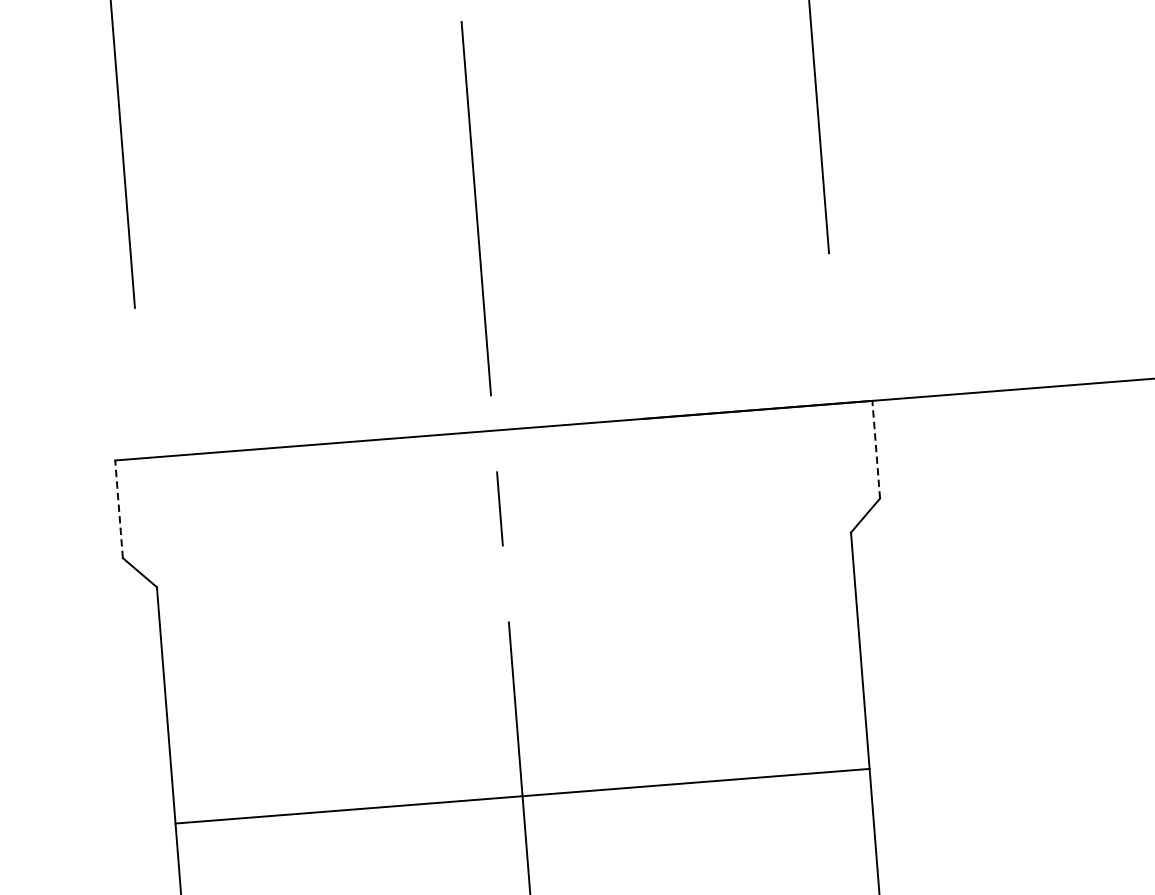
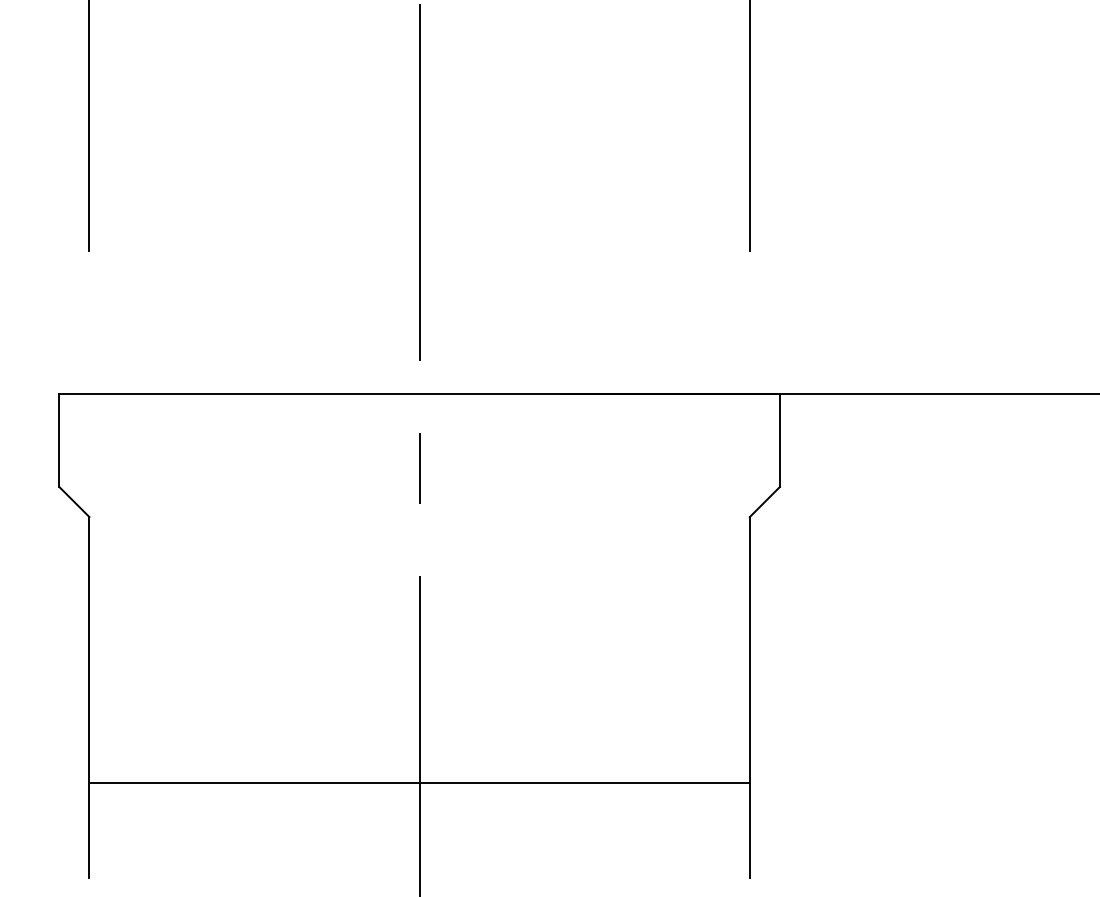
line: (875, 449) -> (779, 440), dashed -> solid
line: (119, 509) -> (59, 440), dashed -> solid
line: (522, 795) -> (419, 782), moved

